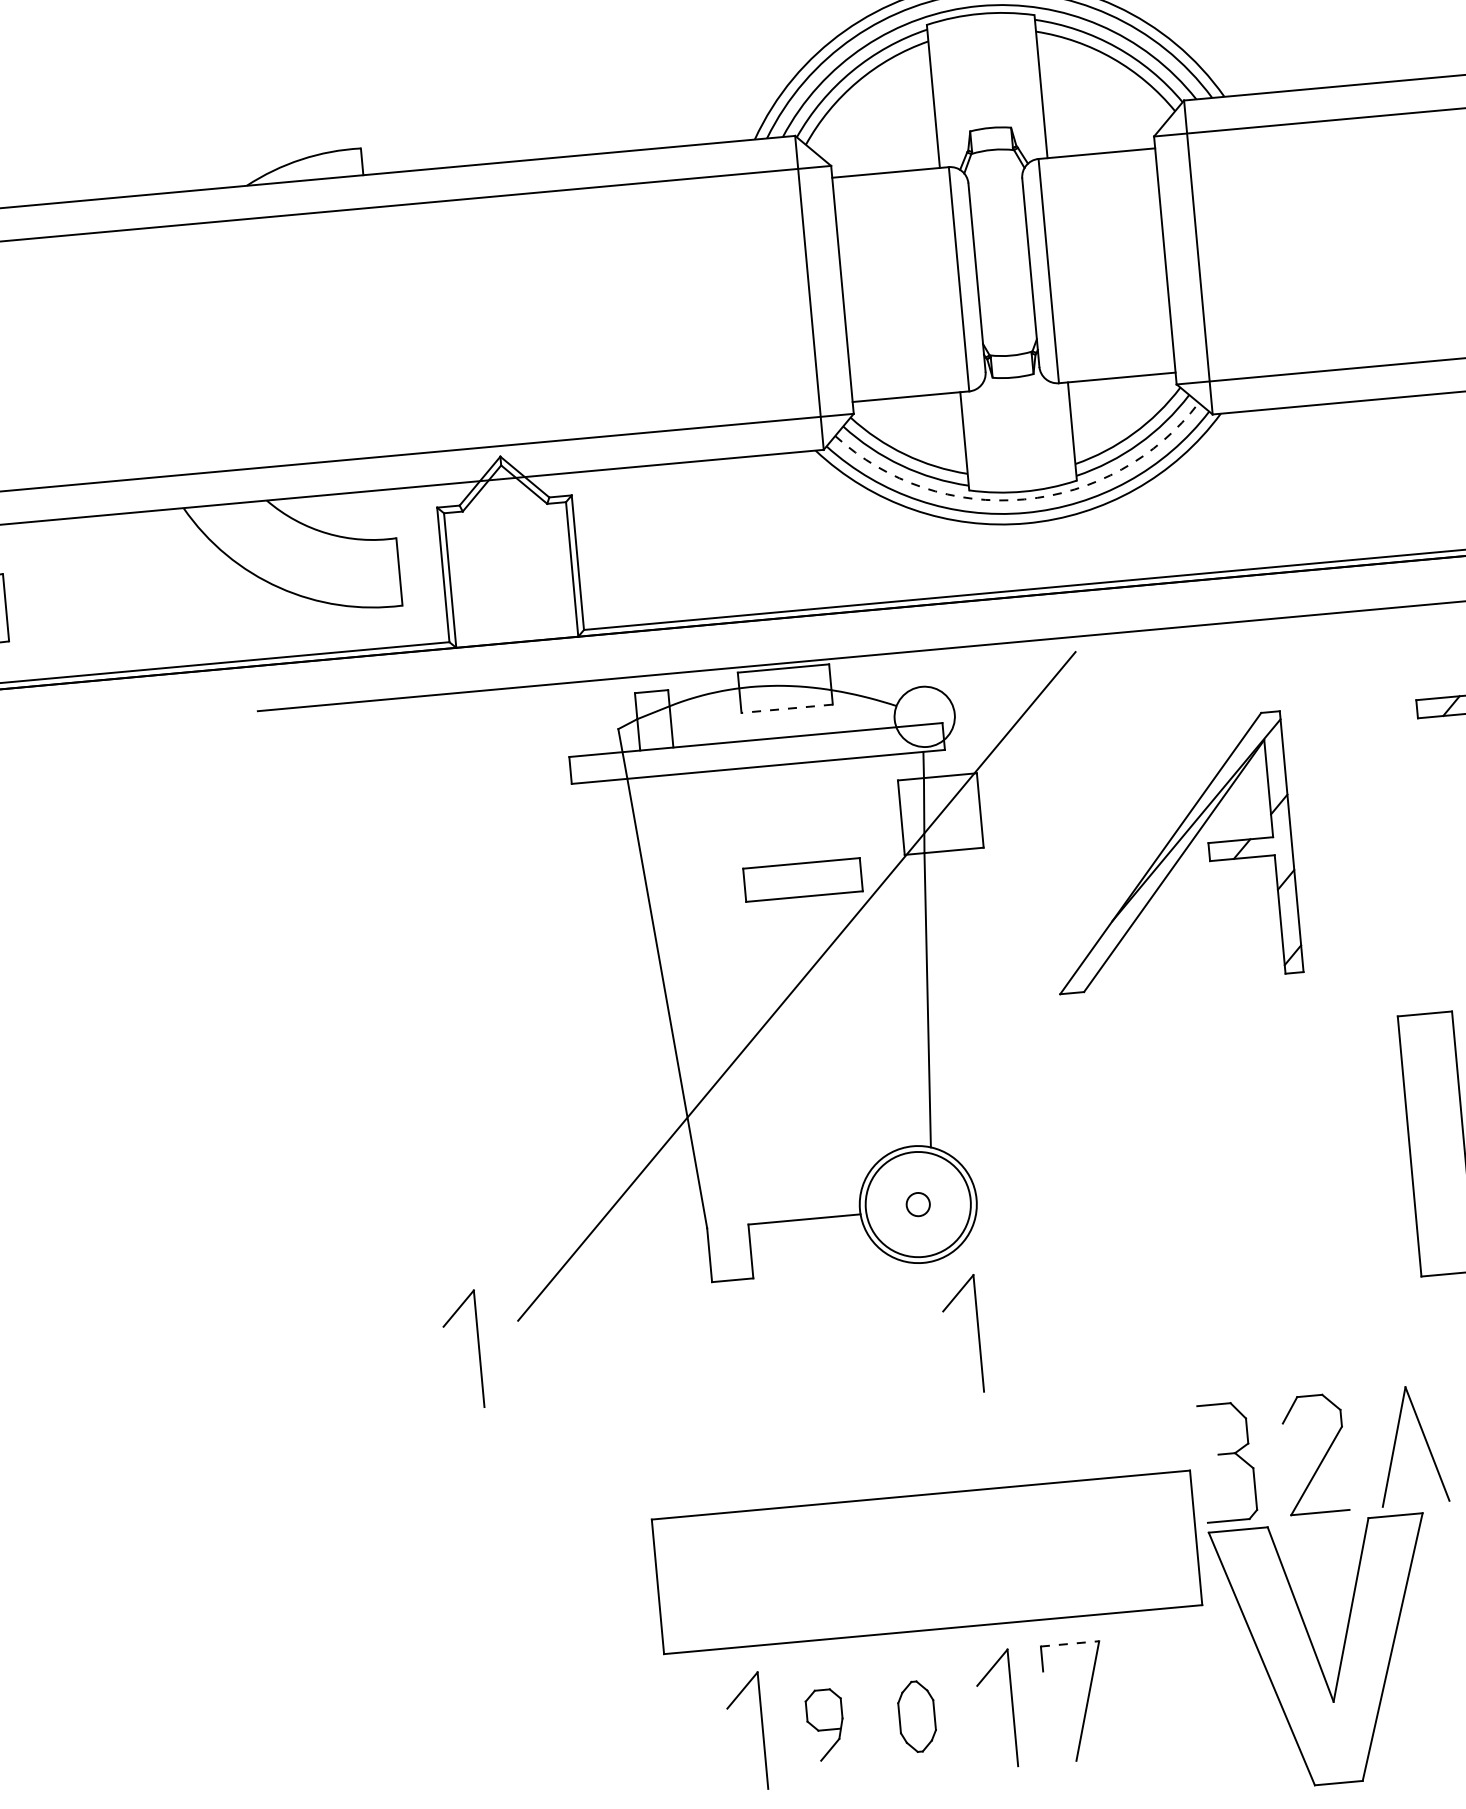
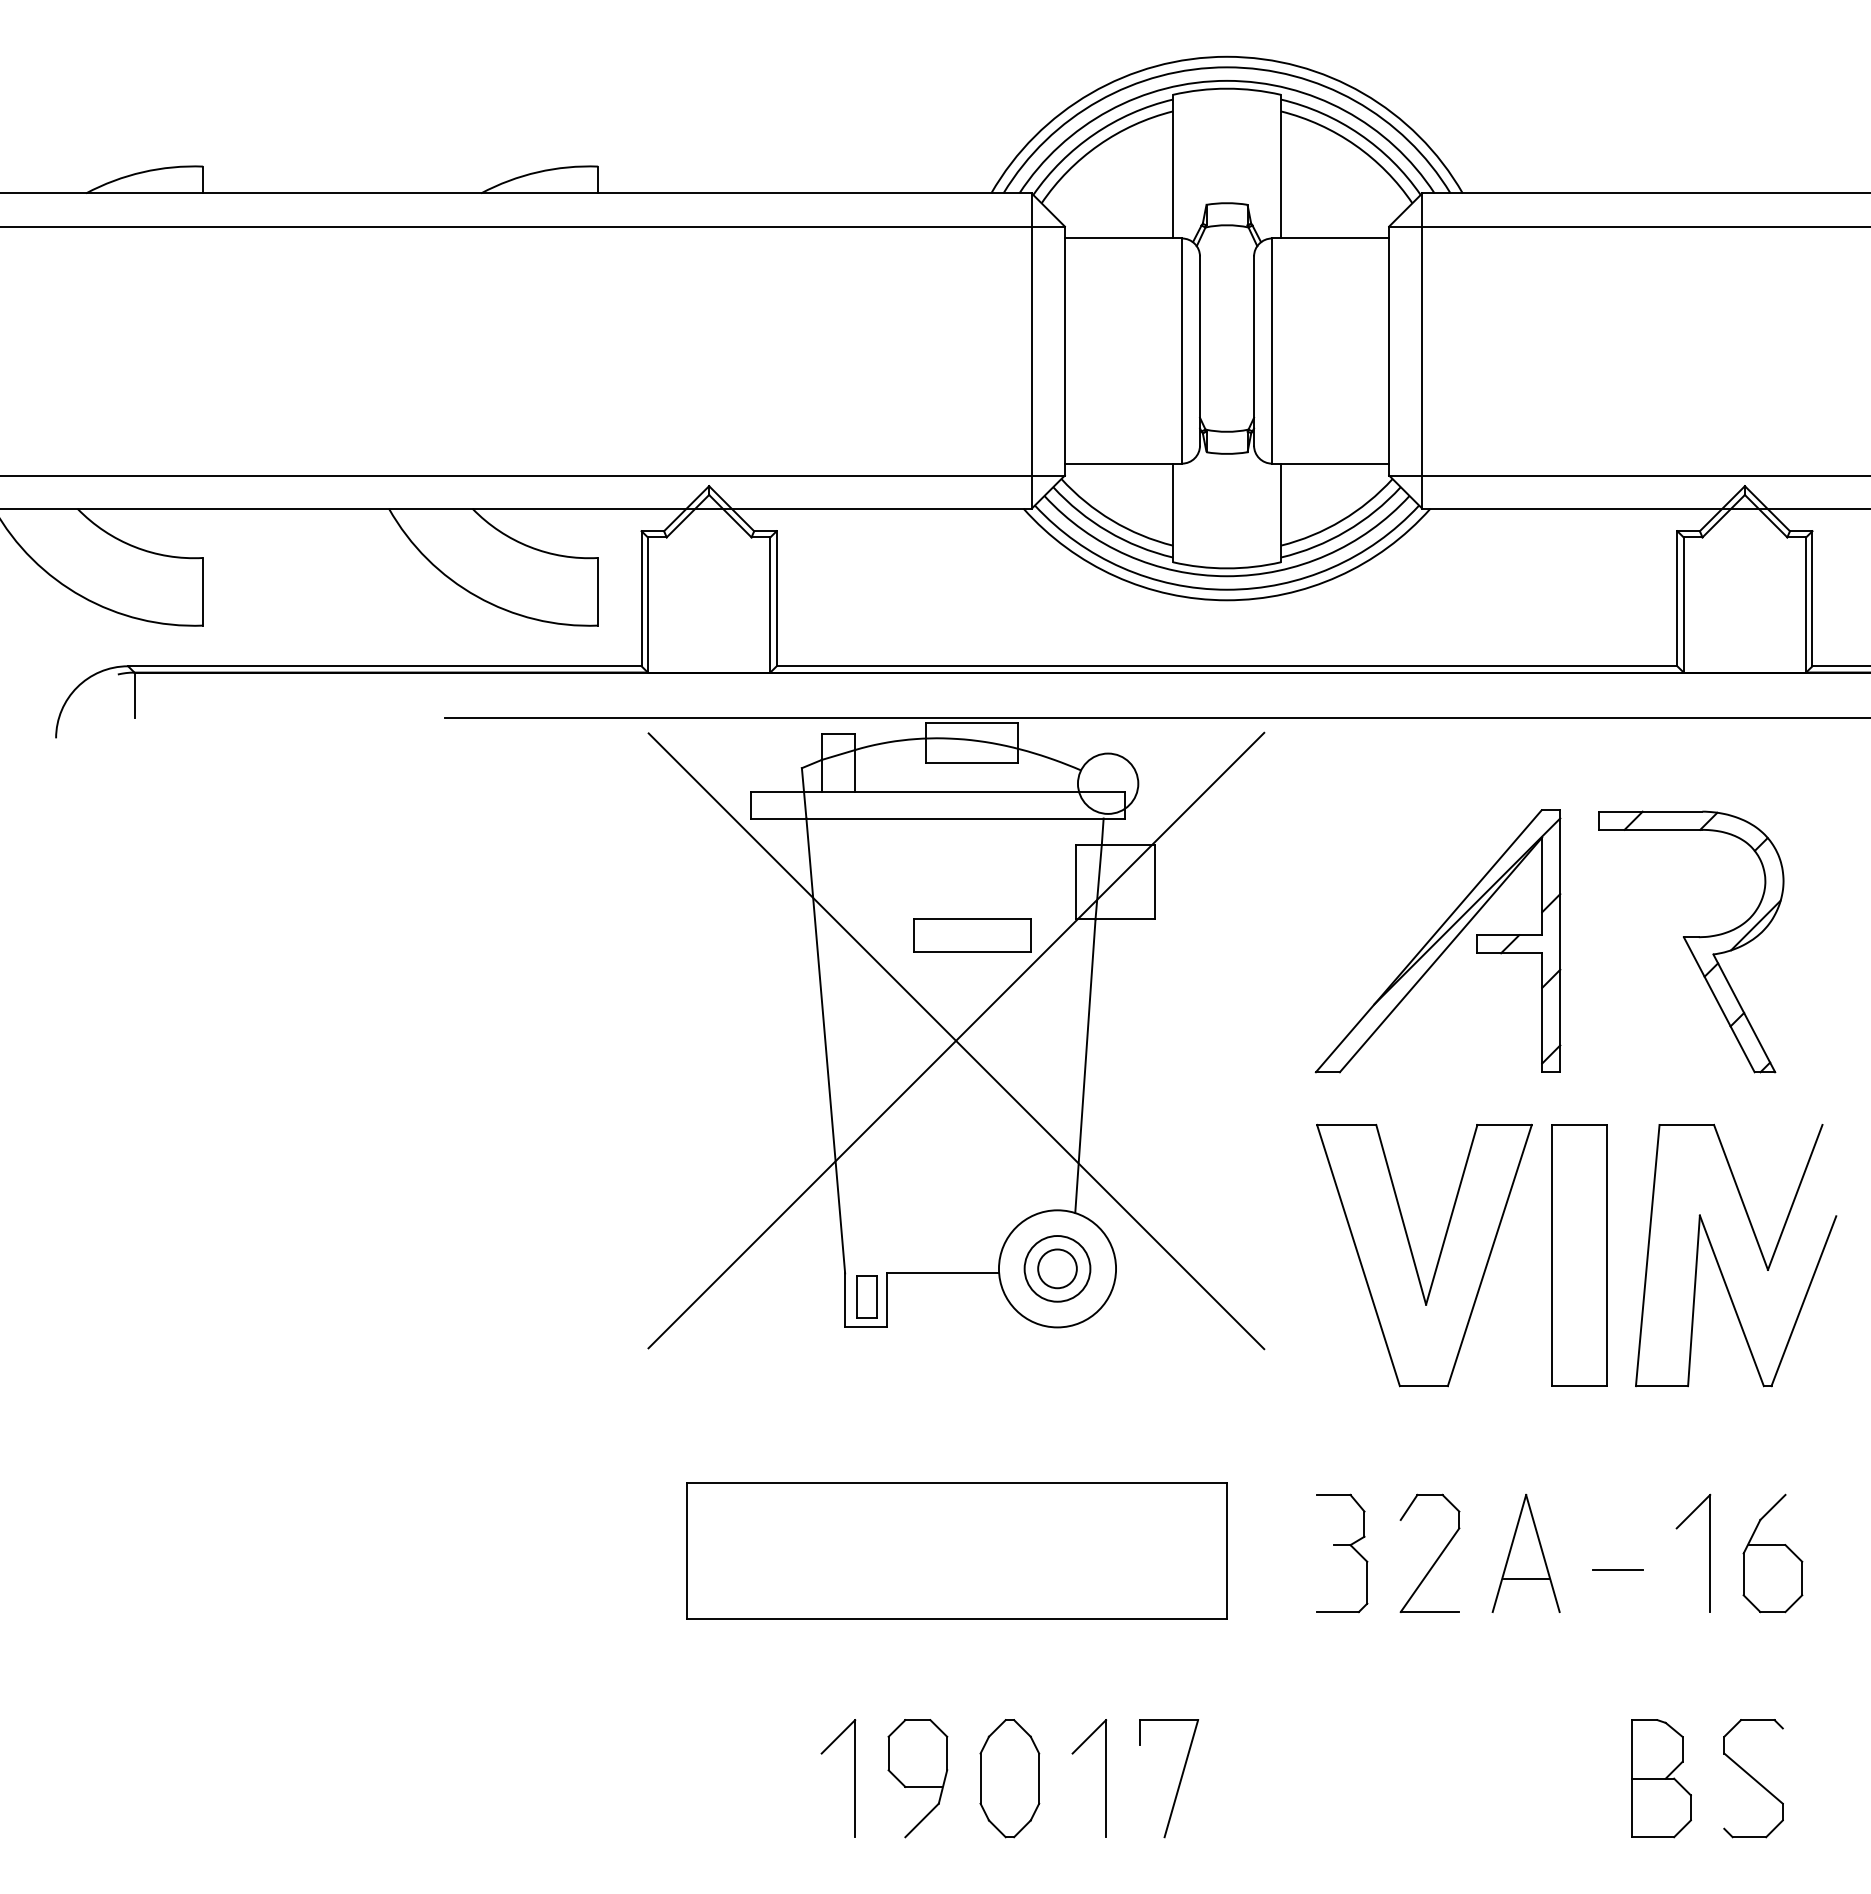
arc: (1024, 499) -> (1227, 576), dashed -> solid
line: (786, 709) -> (971, 763), dashed -> solid
part: (1169, 853) -> (1437, 941), moved
line: (797, 987) -> (956, 1041), added
circle: (918, 1204) -> (1057, 1268), size x0.62
circle: (918, 1204) -> (1057, 1268), size x1.67
part: (730, 1249) -> (866, 1296), added
part: (978, 1333) -> (1105, 1402), removed
part: (478, 1348) -> (606, 1372), removed
line: (1412, 1470) -> (1525, 1578), added
part: (926, 1561) -> (956, 1550), moved
line: (1070, 1644) -> (1169, 1720), dashed -> solid
part: (1317, 1656) -> (1414, 1258), moved
part: (916, 1716) -> (1009, 1778), size x1.67
part: (825, 1724) -> (917, 1778), size x1.67

